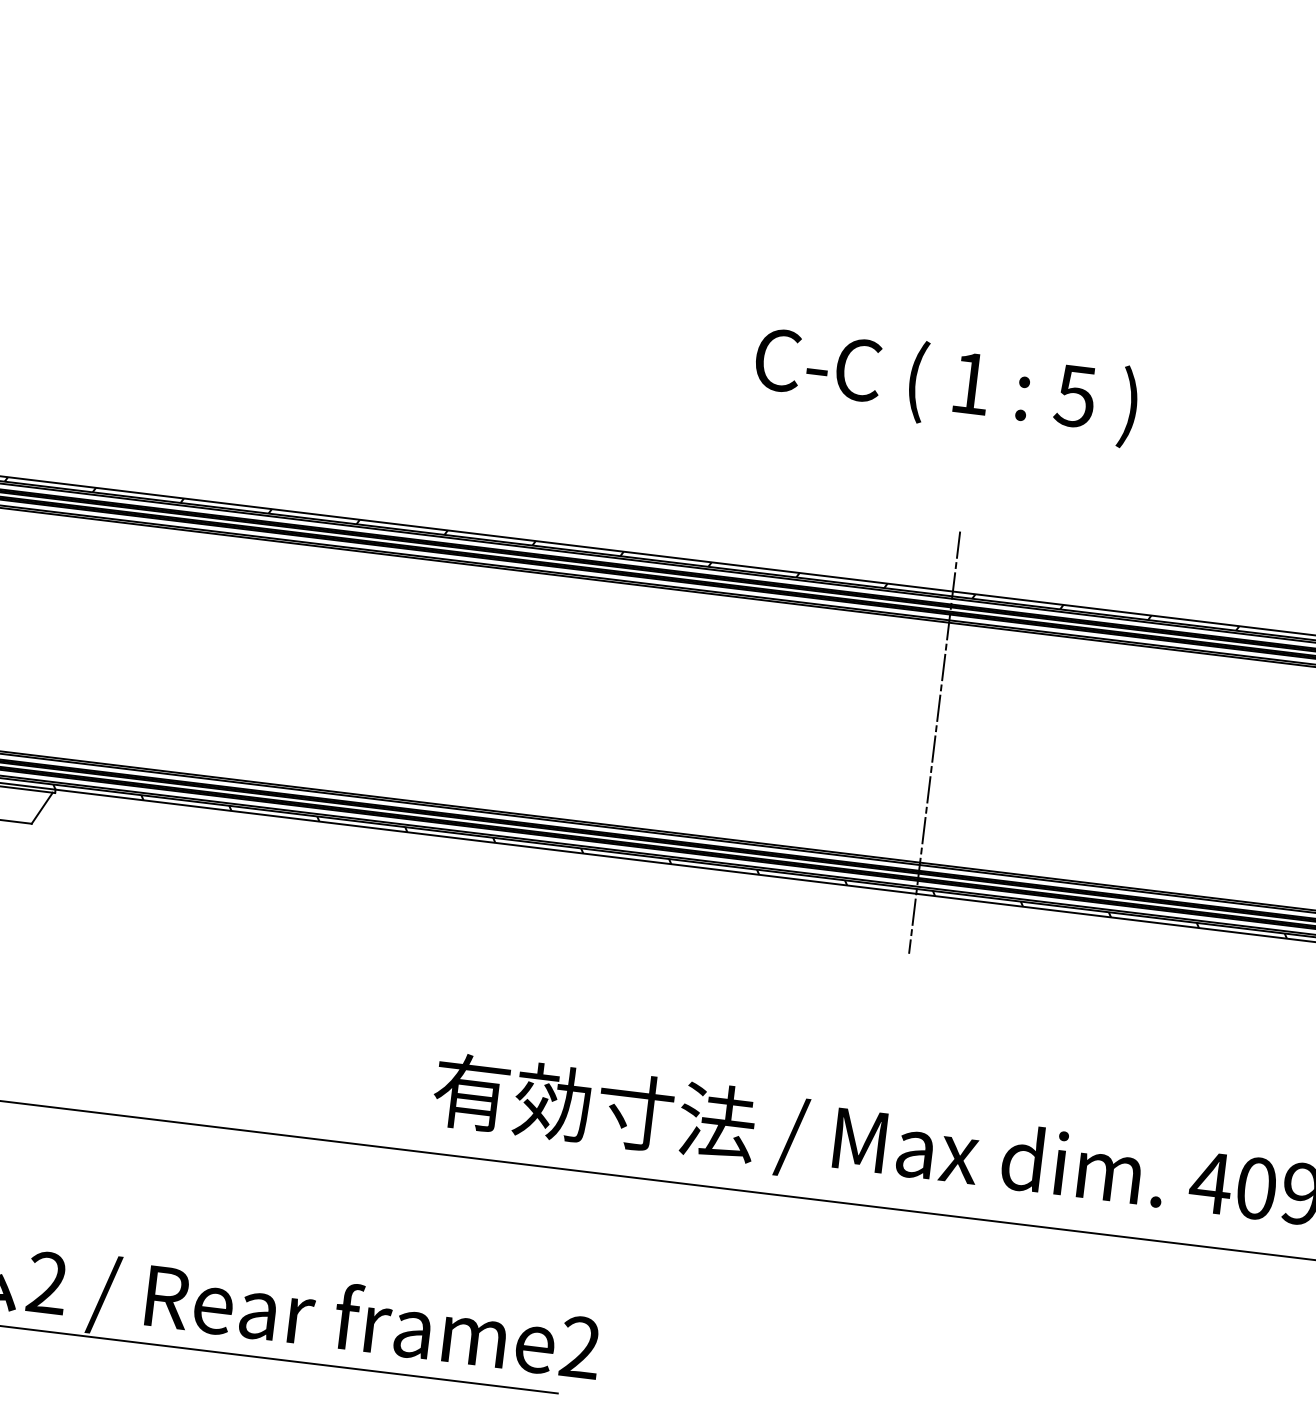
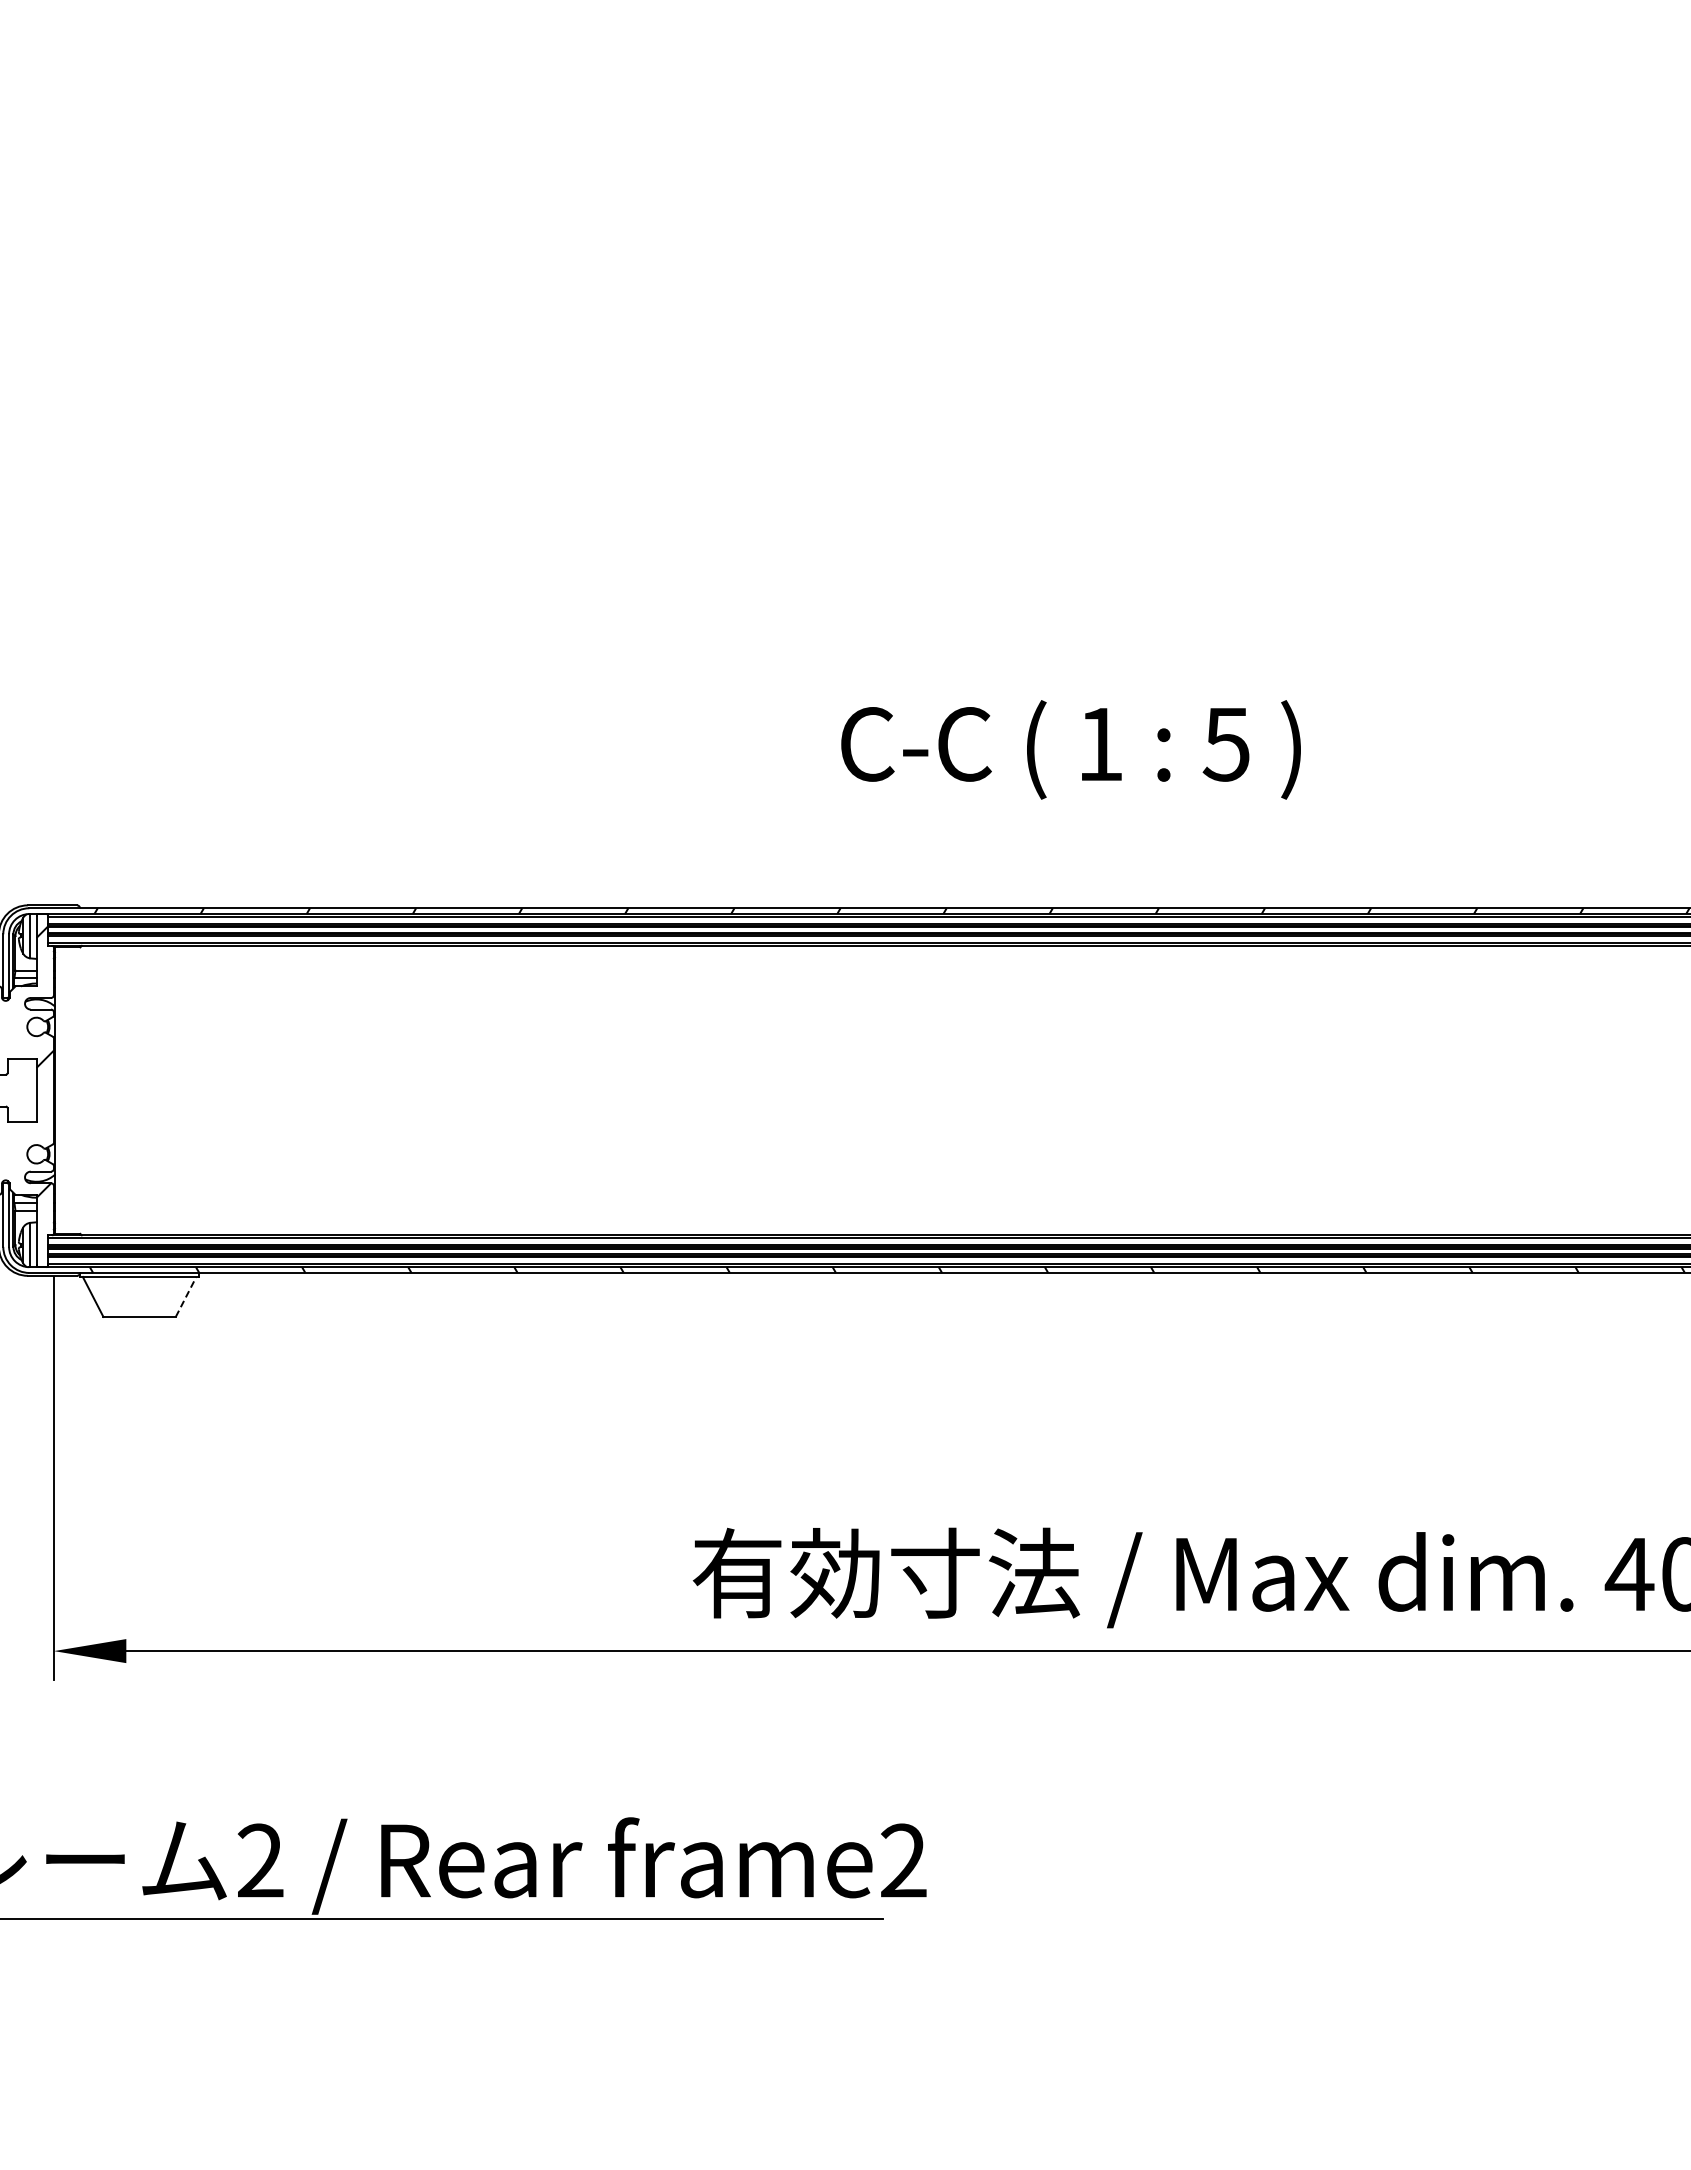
text: (945, 384) -> (1070, 749), moved
line: (934, 742) -> (1237, 1090), removed
line: (42, 807) -> (186, 1296), solid -> dashed

